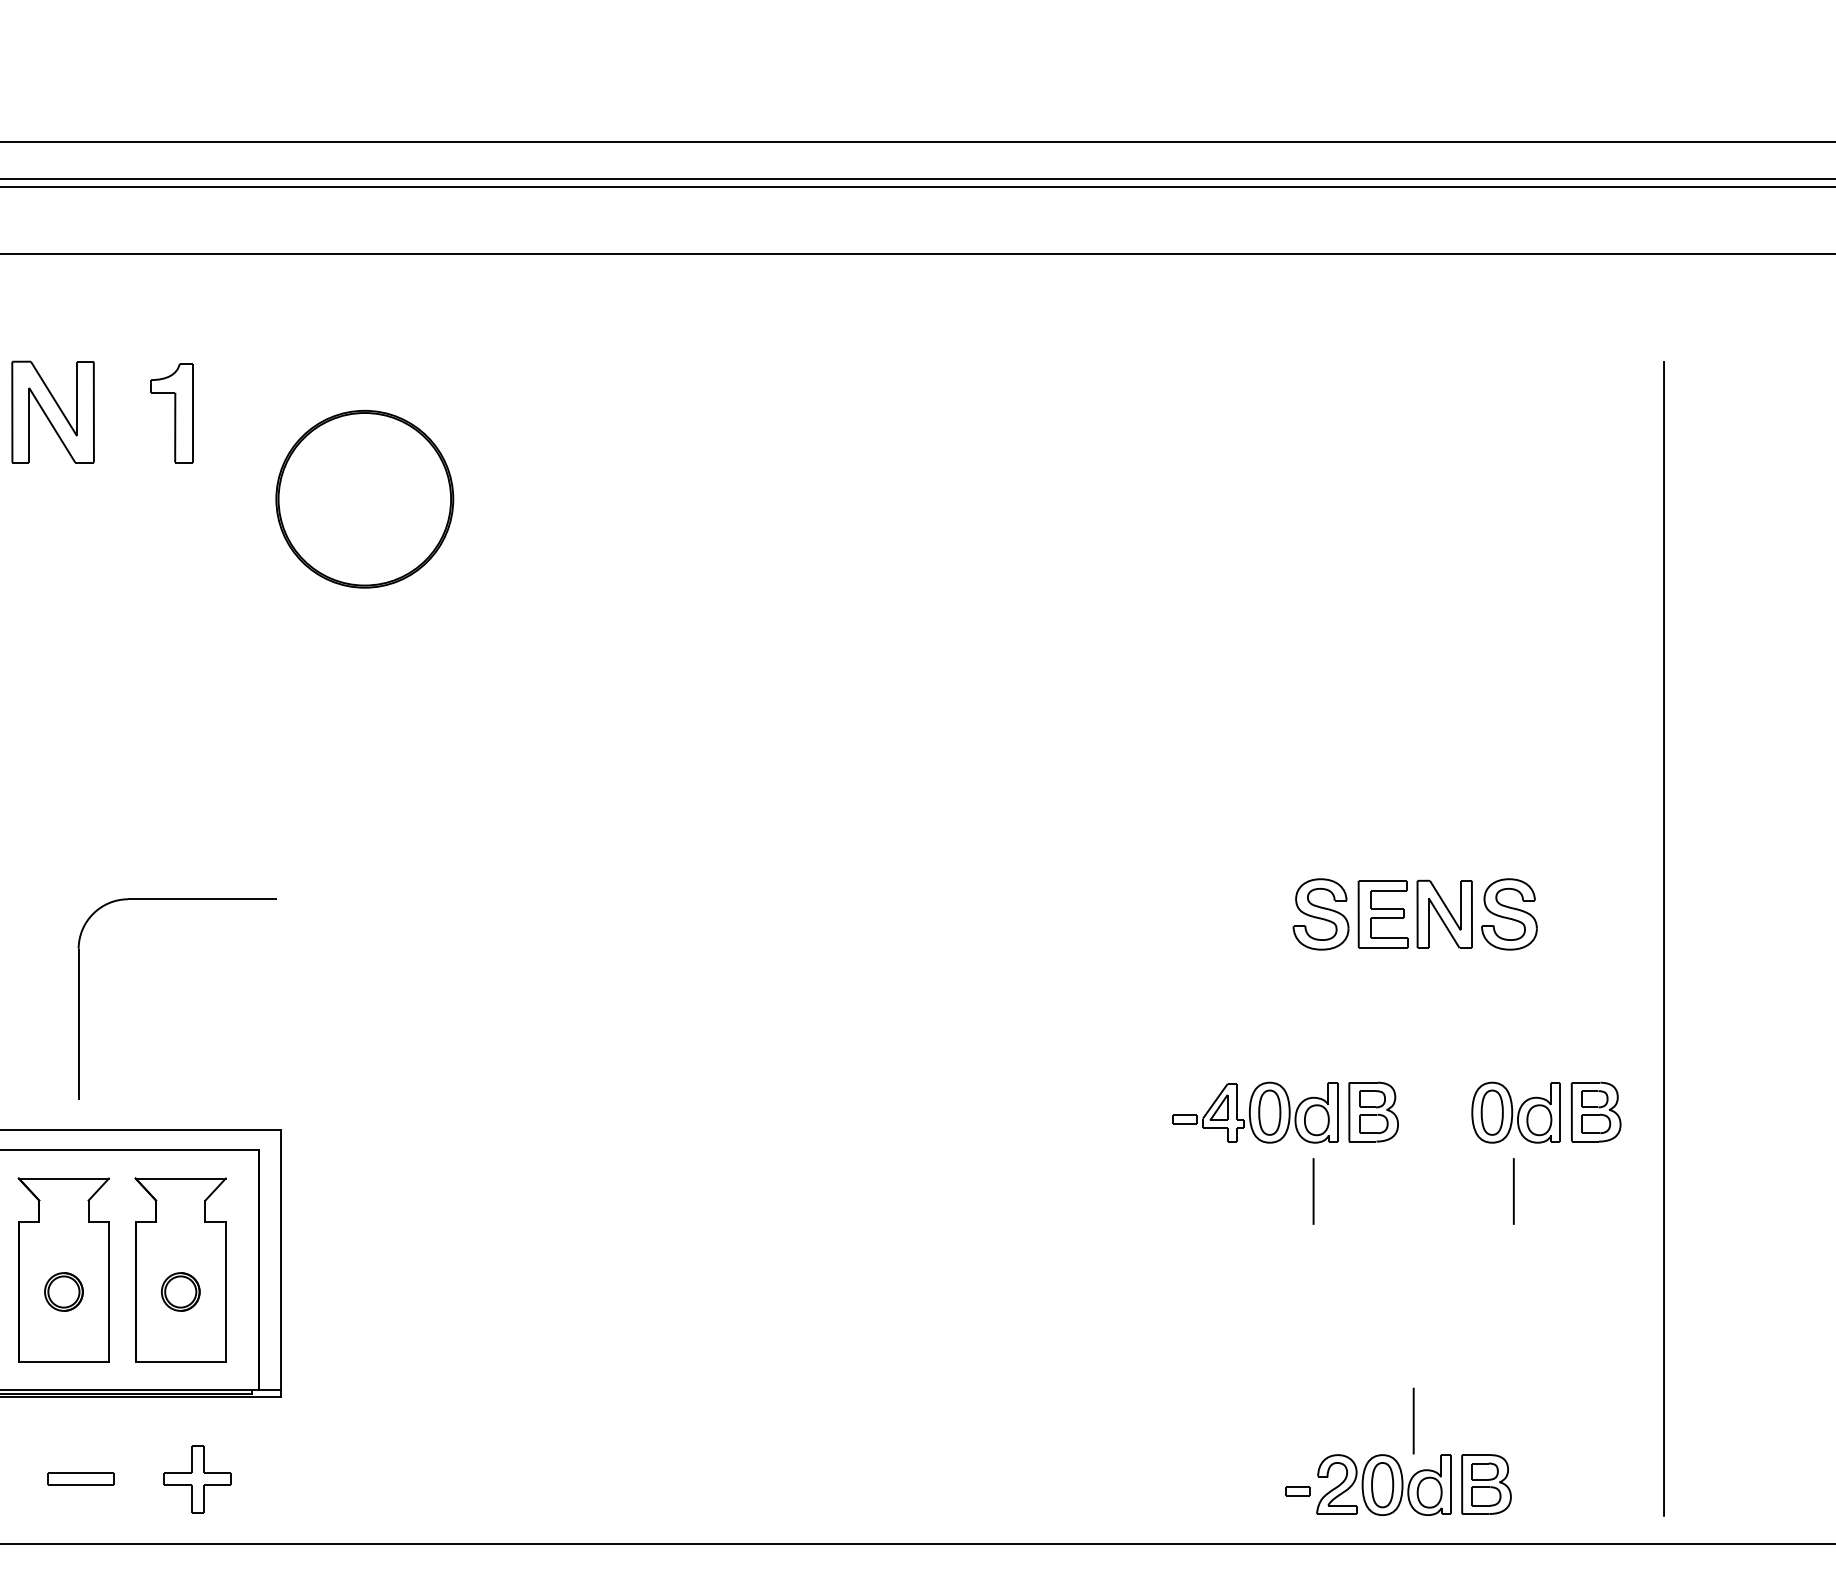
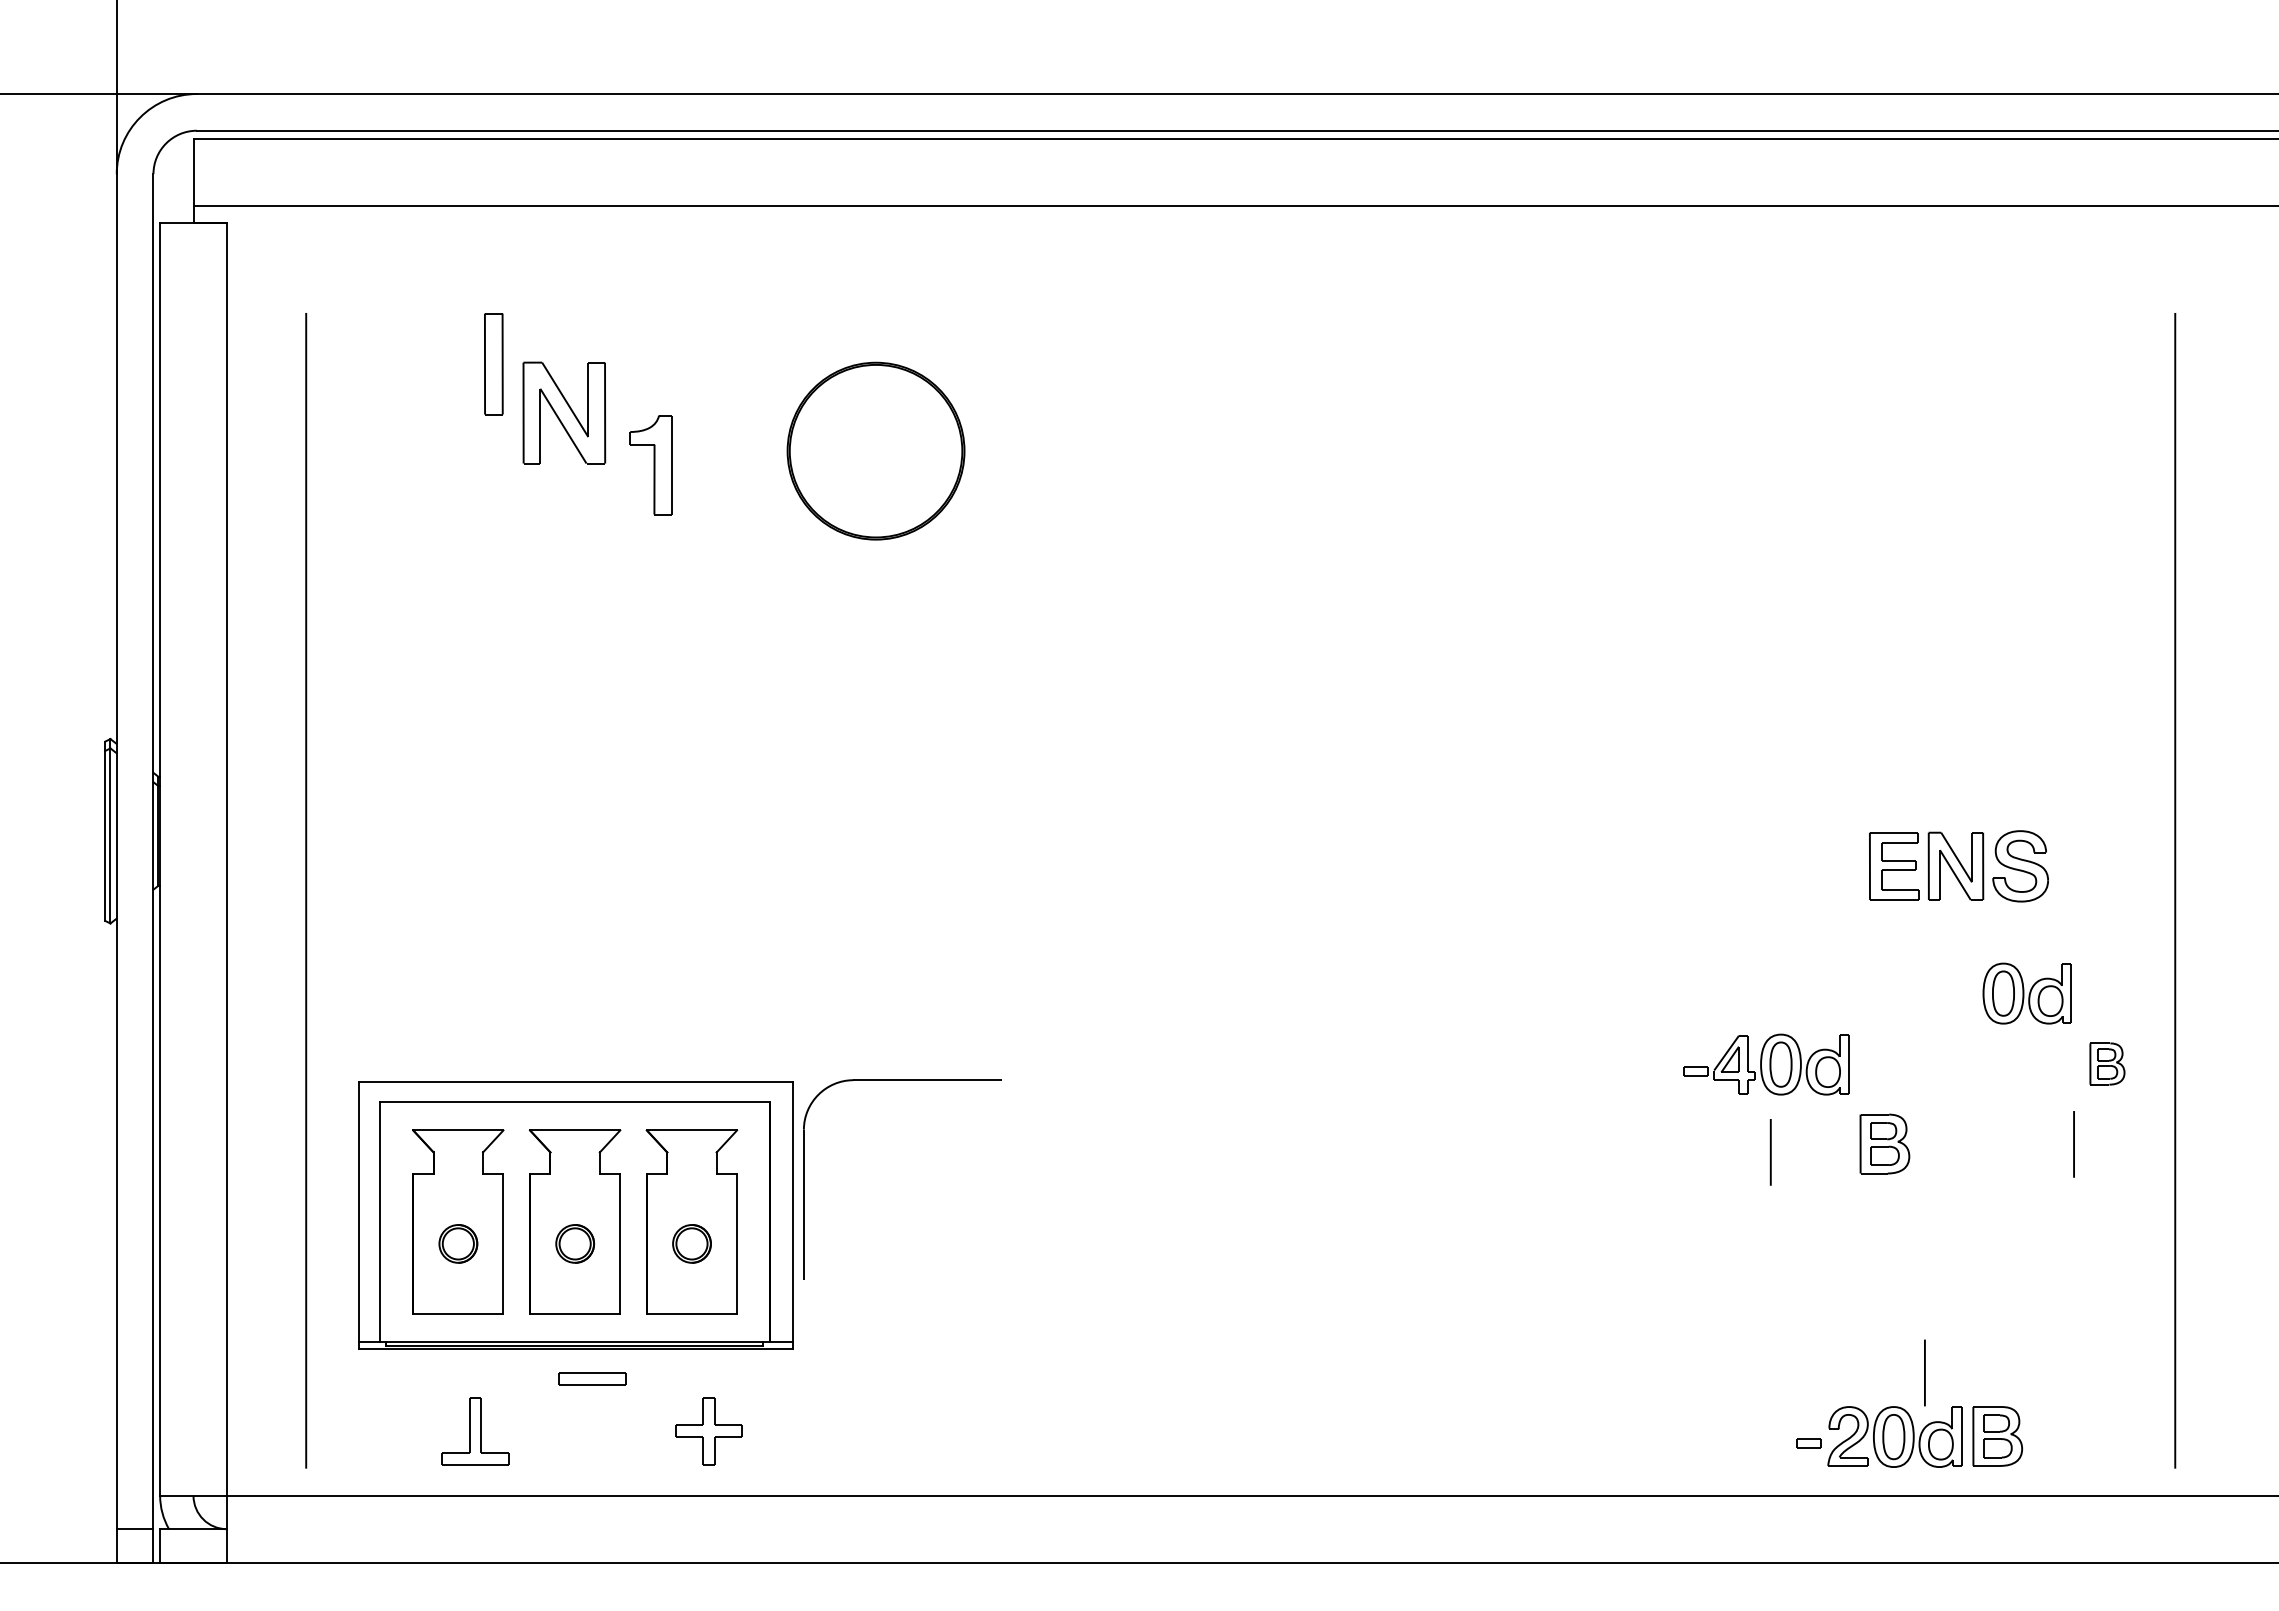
part: (53, 411) -> (564, 412), moved
part: (171, 413) -> (650, 465), moved
part: (1321, 914) -> (1832, 866), removed
part: (79, 998) -> (804, 1179), moved
part: (1373, 1111) -> (1884, 1143), moved
part: (1596, 1111) -> (2107, 1063), size x0.7
part: (1515, 1112) -> (2026, 993), moved
line: (1313, 1191) -> (1770, 1152), moved
line: (1513, 1191) -> (2073, 1144), moved
part: (81, 1478) -> (592, 1378), moved

